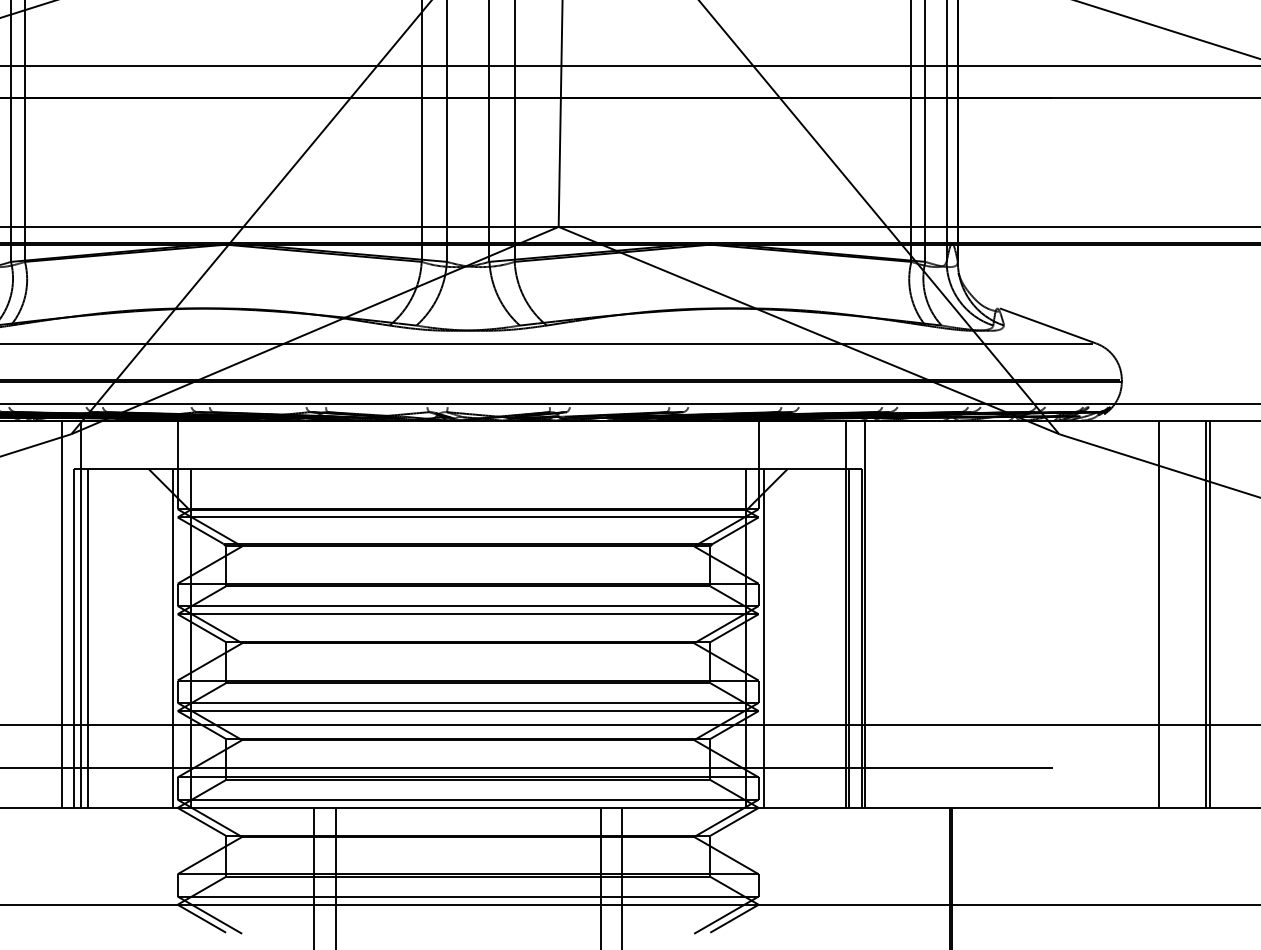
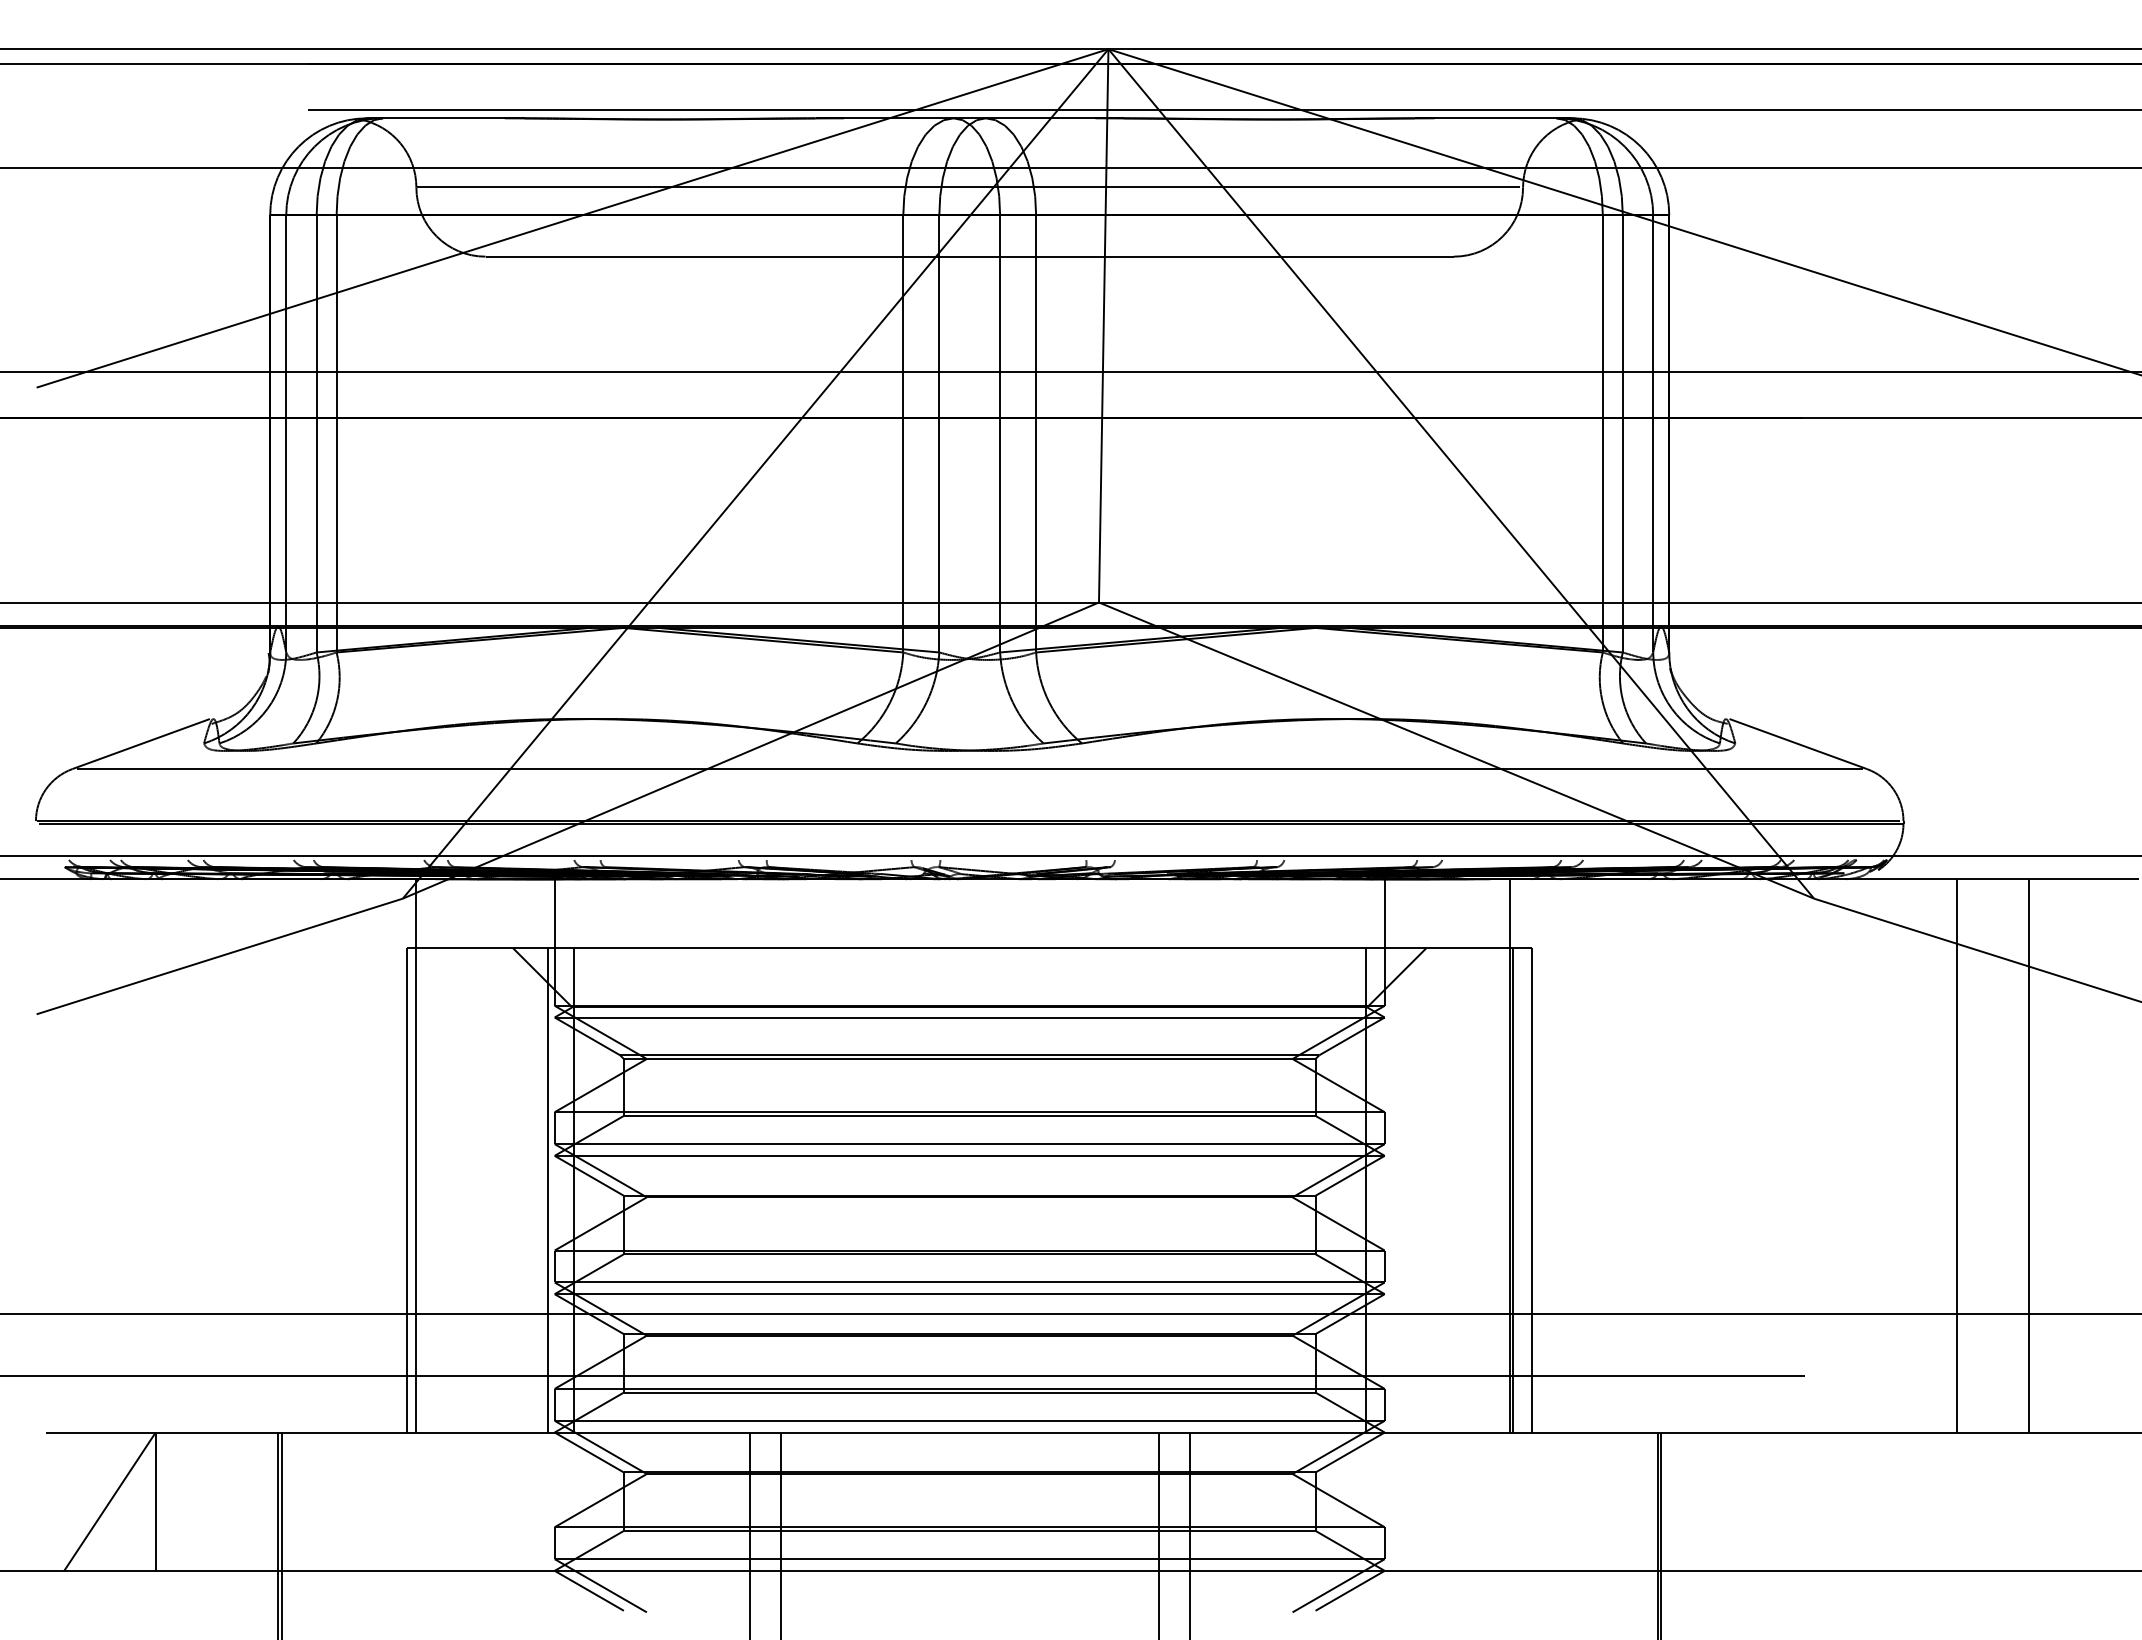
line: (62, 614) -> (389, 1155), removed
line: (864, 614) -> (1536, 1155), removed
line: (1206, 614) -> (2024, 1155), removed
line: (87, 638) -> (426, 1190), removed
line: (763, 638) -> (1391, 1190), removed

